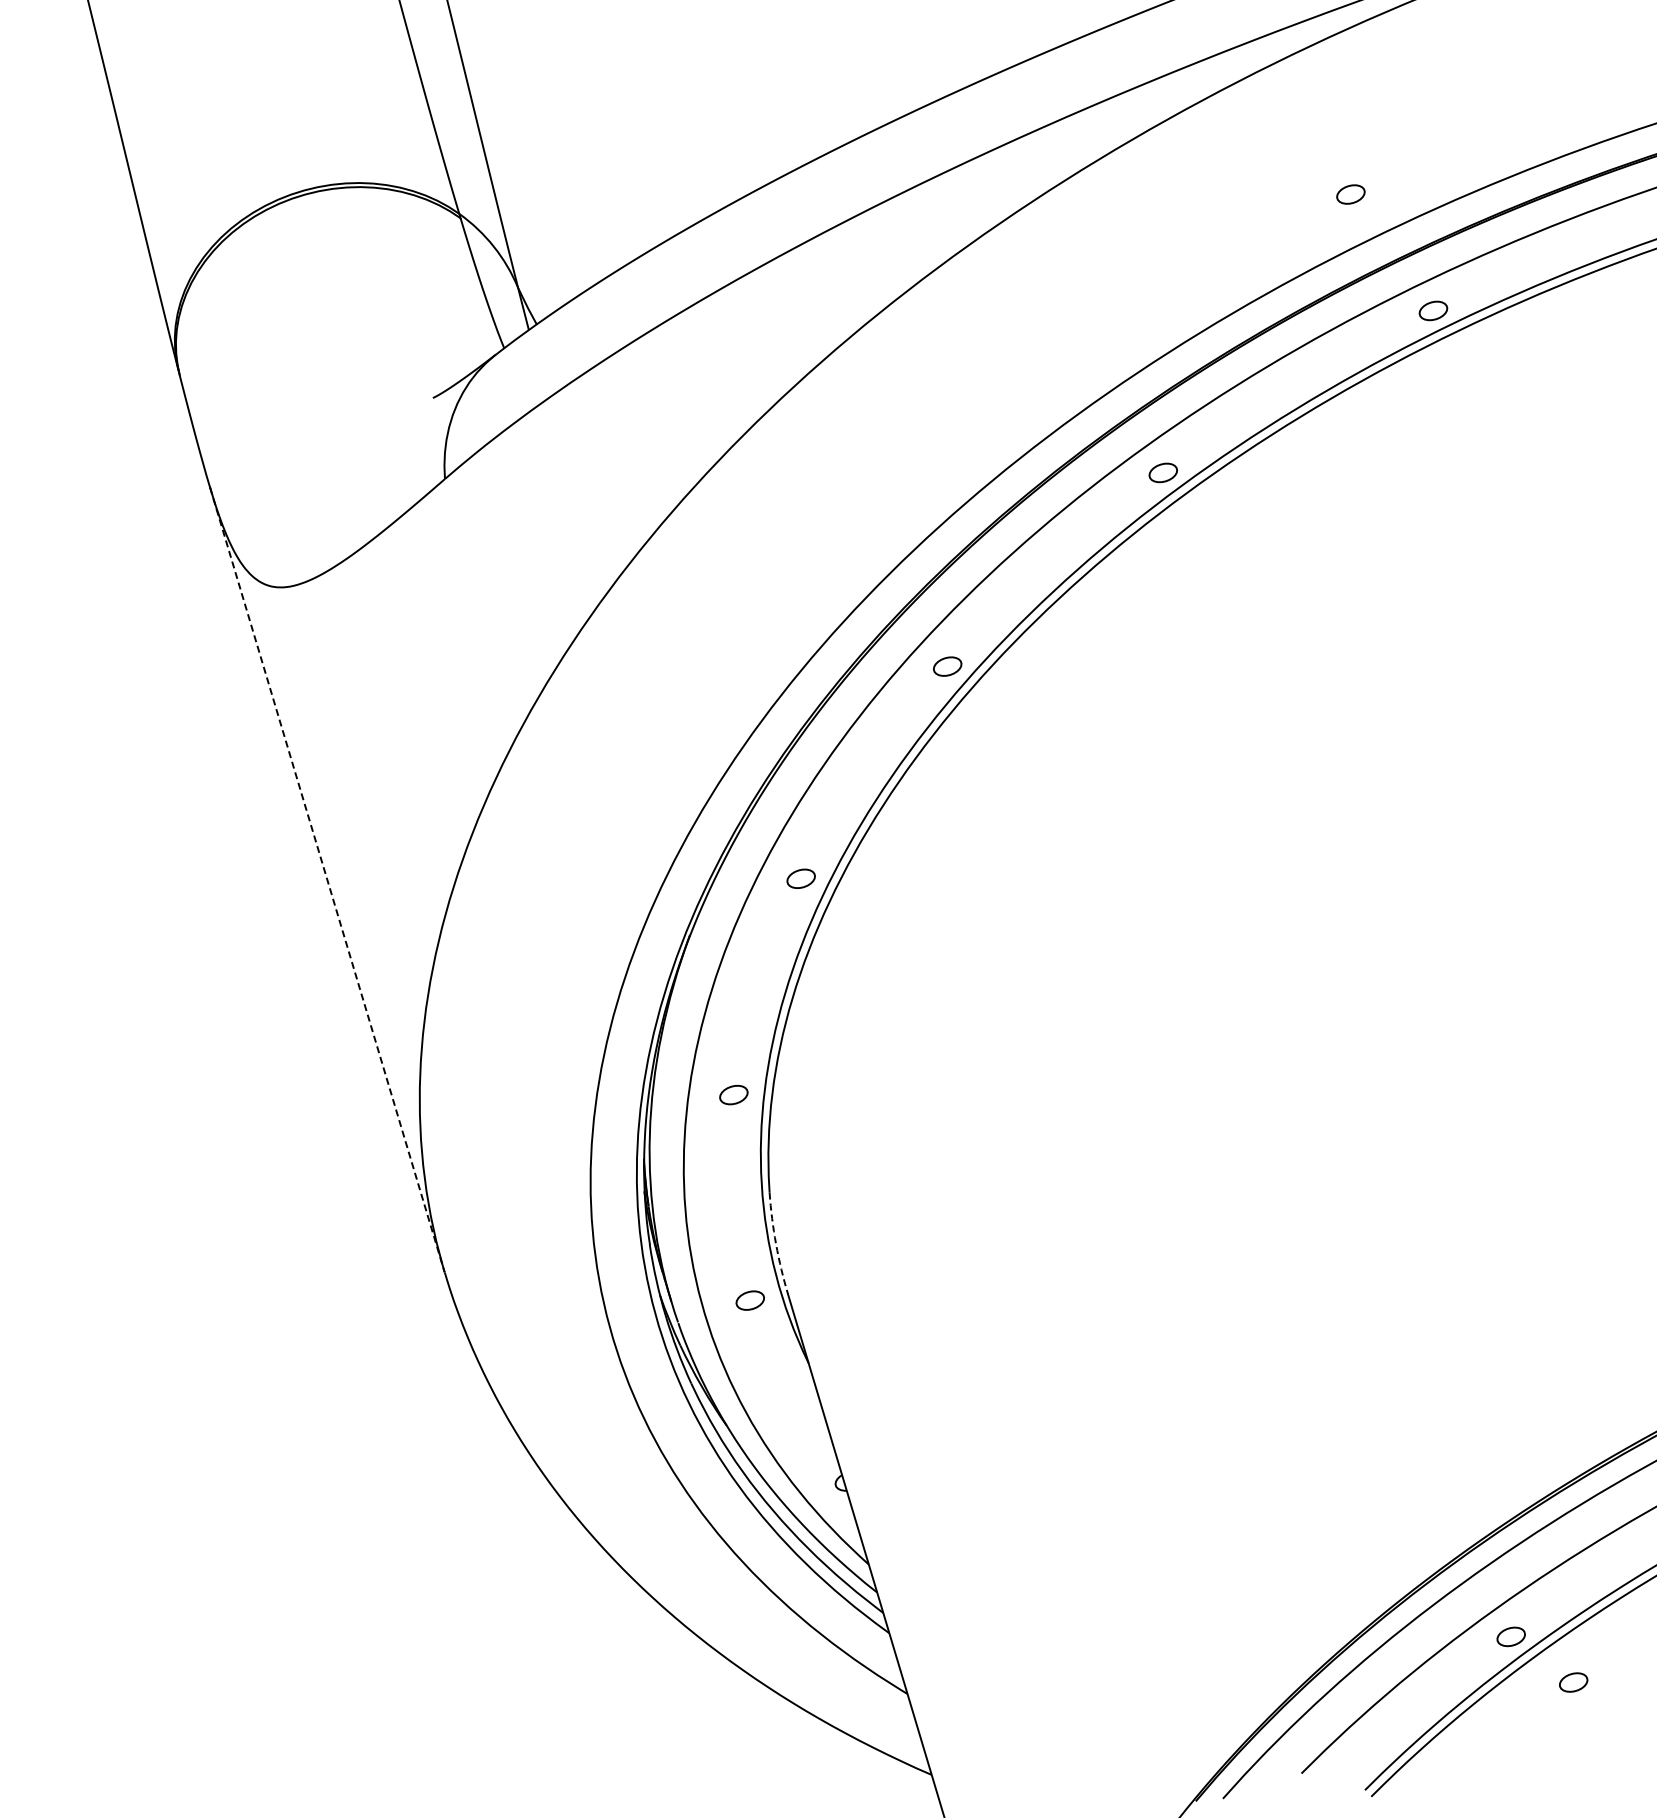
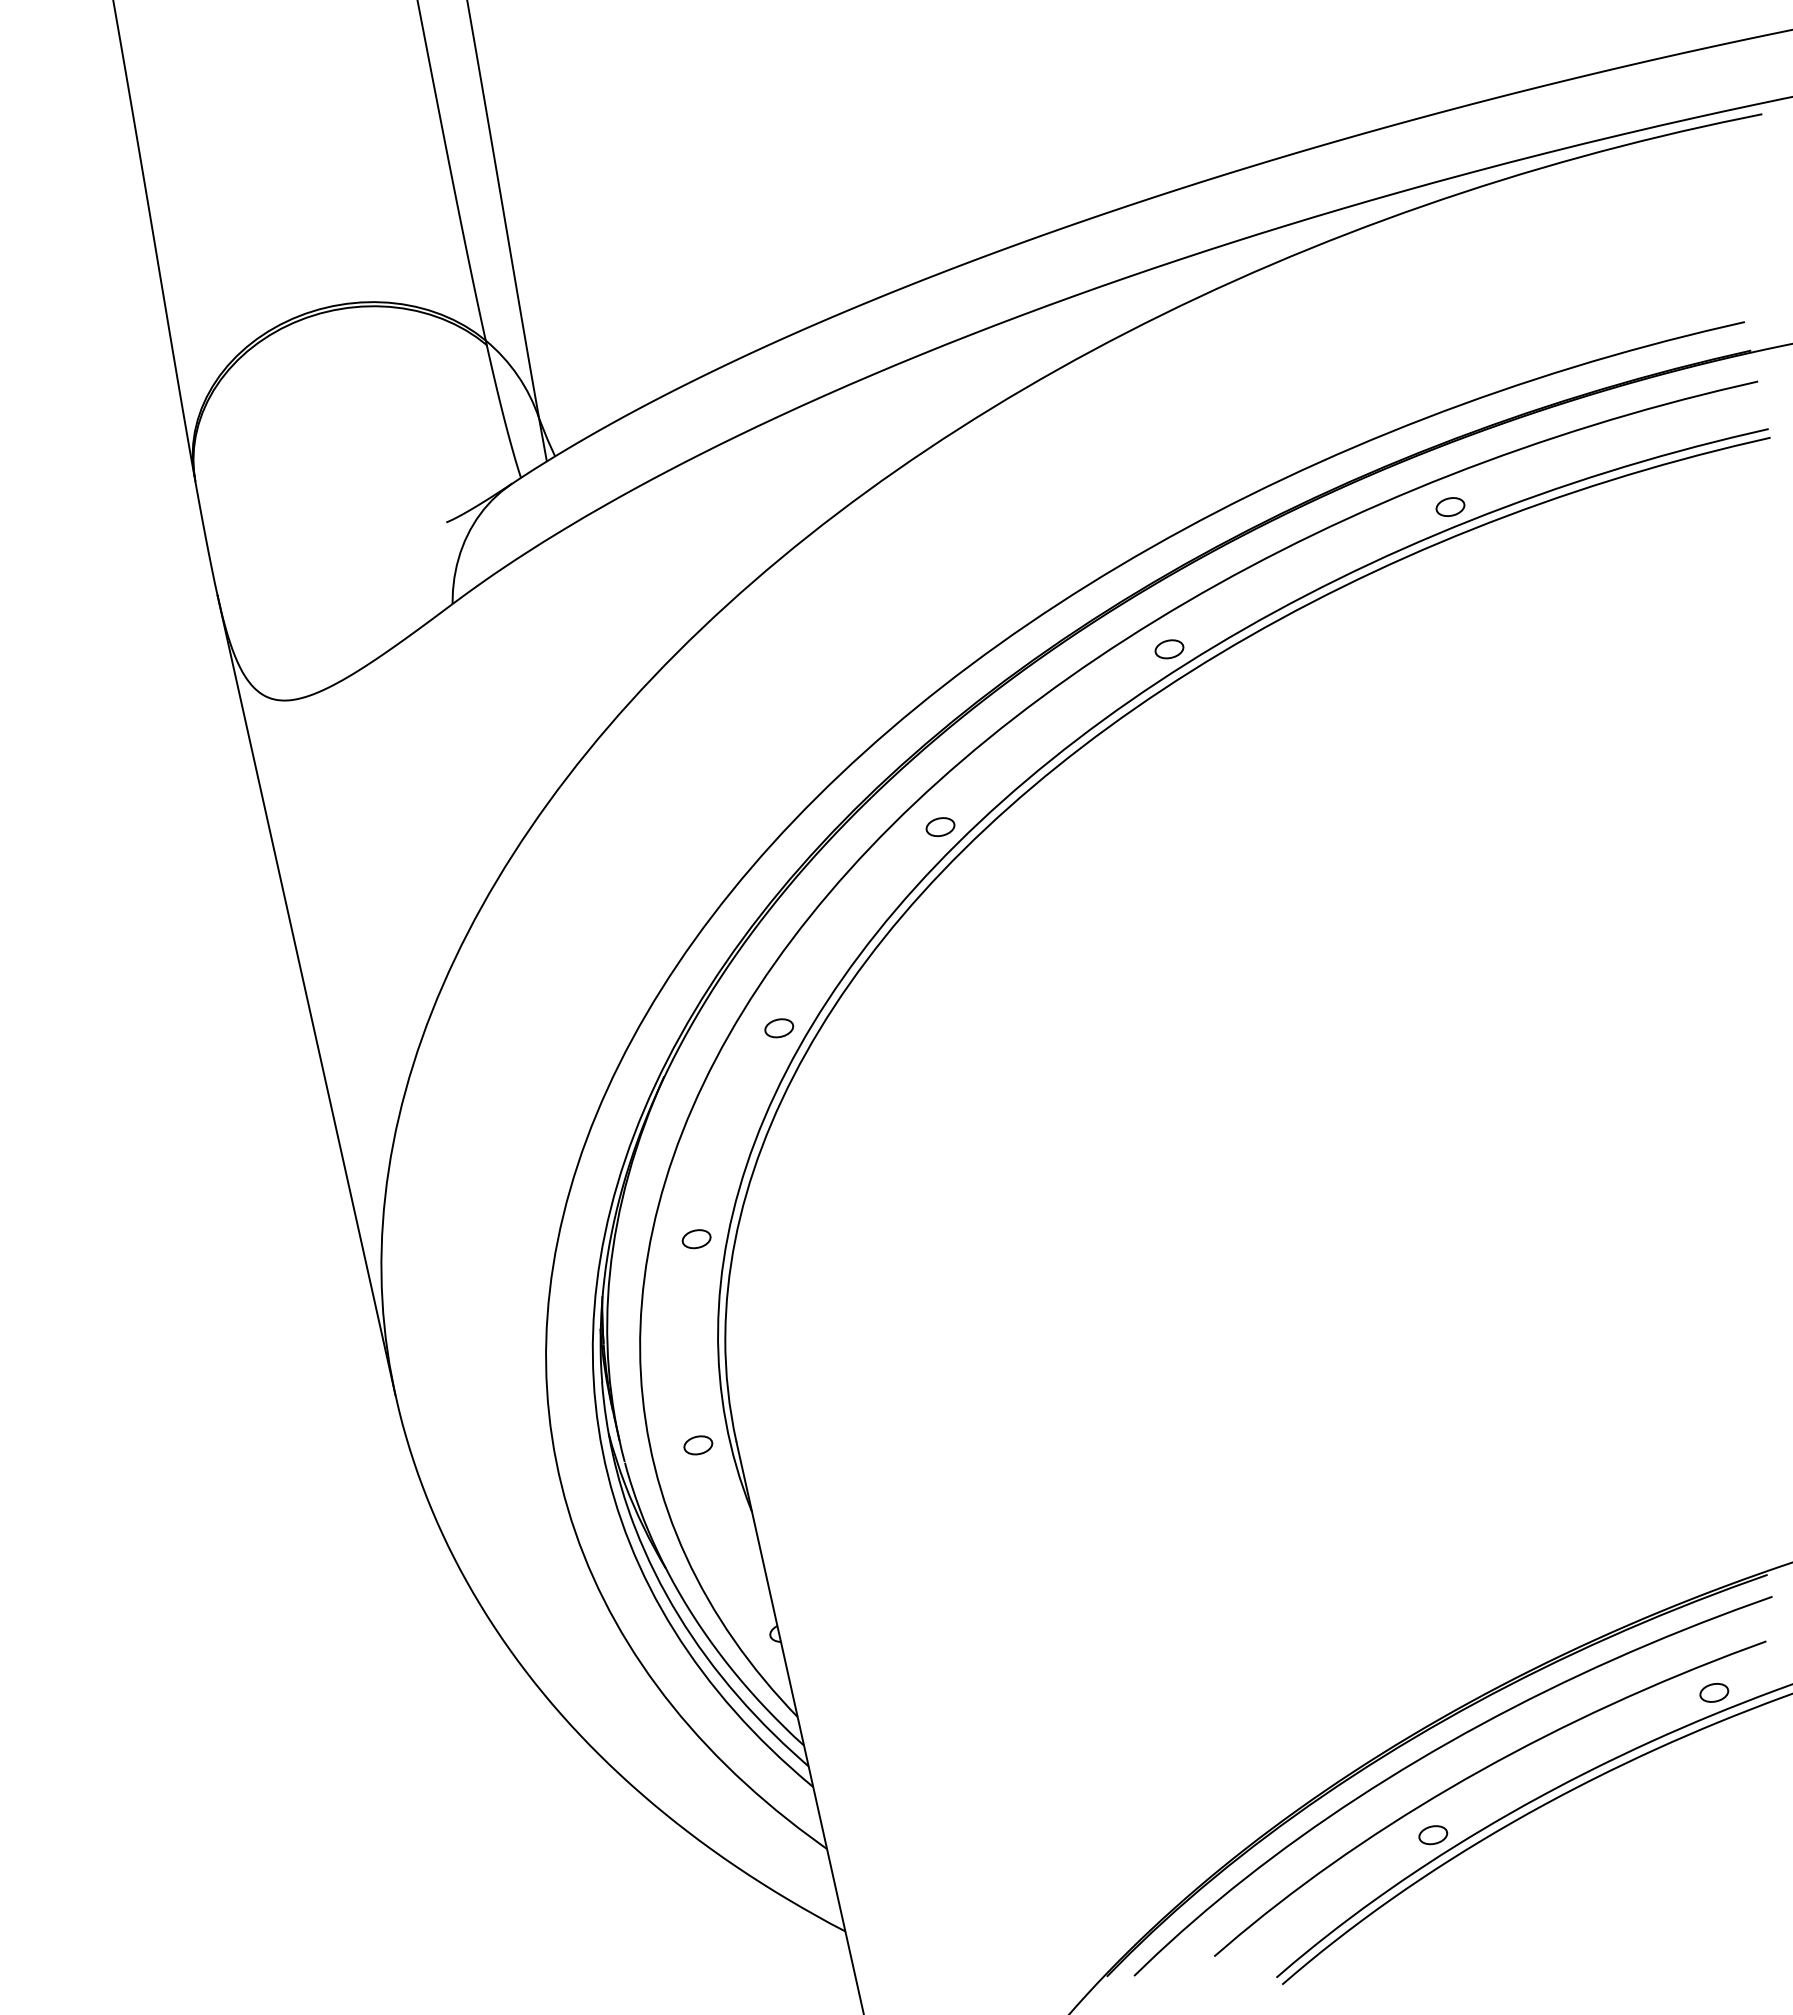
part: (1350, 193) -> (1376, 384), removed
line: (327, 880) -> (306, 996), dashed -> solid
arc: (776, 1243) -> (728, 1390), dashed -> solid
part: (1573, 1682) -> (1492, 1885), removed

